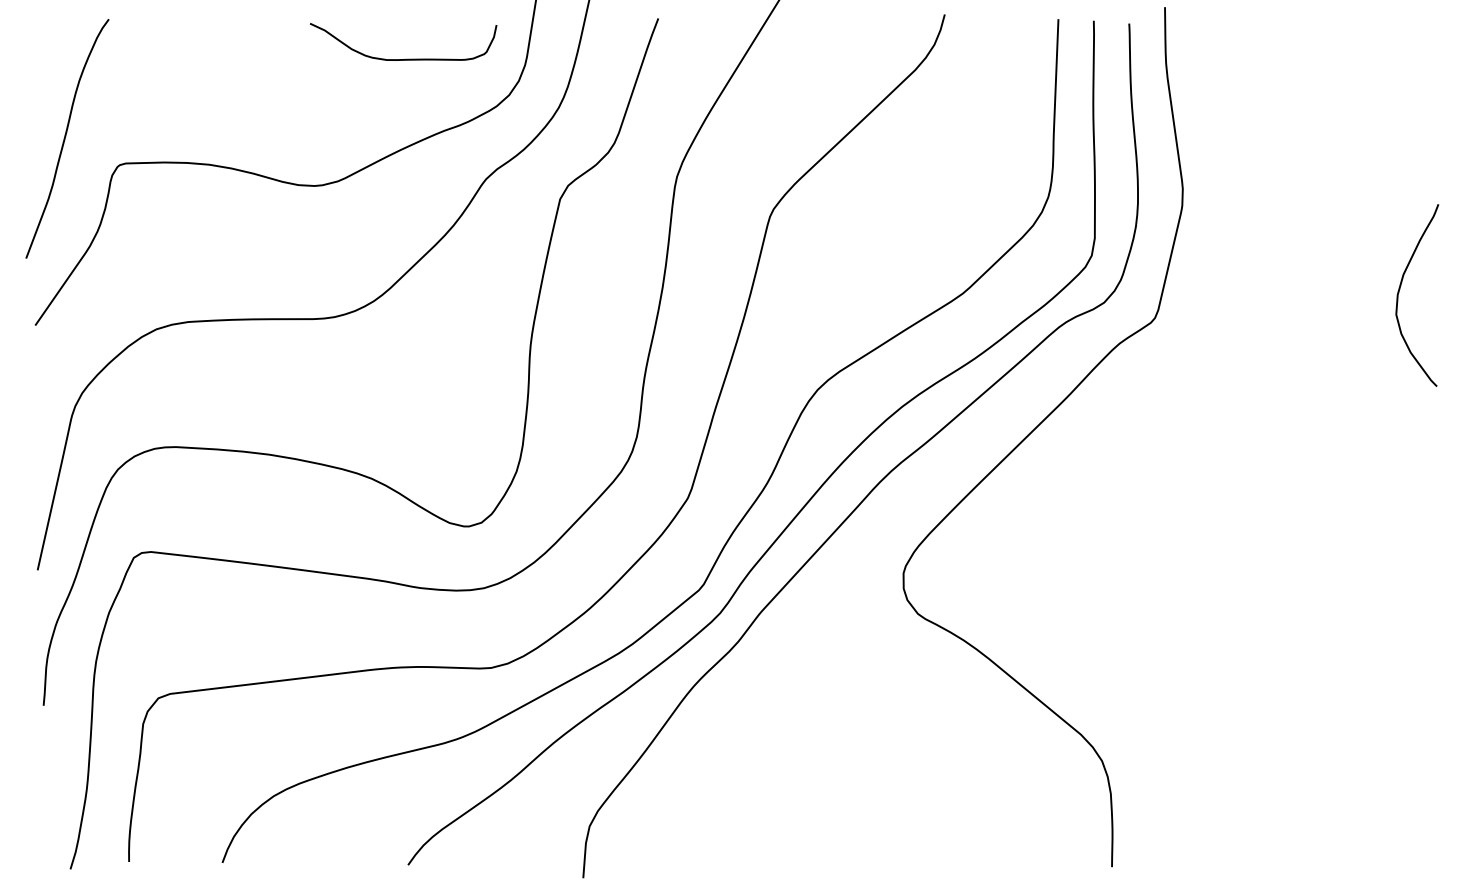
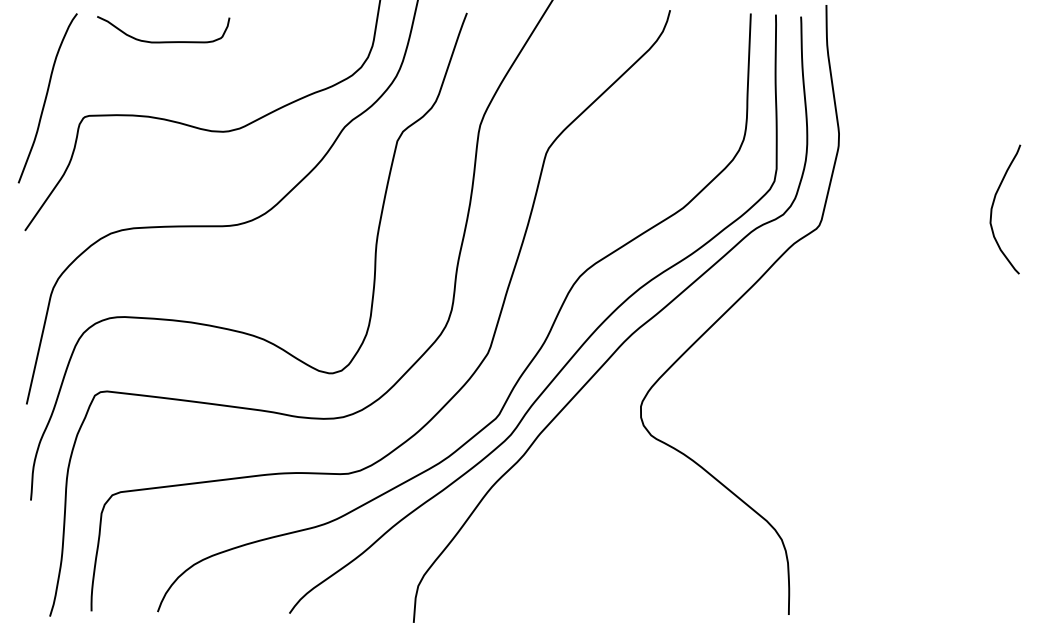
curve: (405, 58) -> (164, 41), moved

